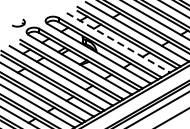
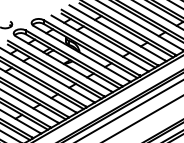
line: (117, 42) -> (99, 43), dashed -> solid

